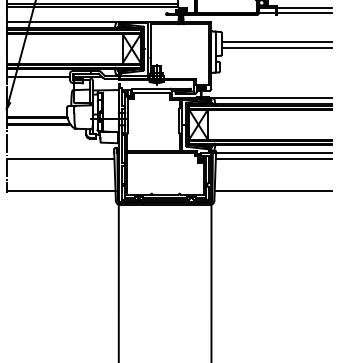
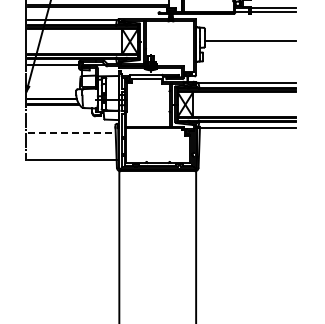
line: (275, 41) -> (249, 35), removed
line: (62, 158) -> (72, 132), solid -> dashed
line: (273, 158) -> (247, 132), removed
line: (272, 190) -> (246, 159), removed

